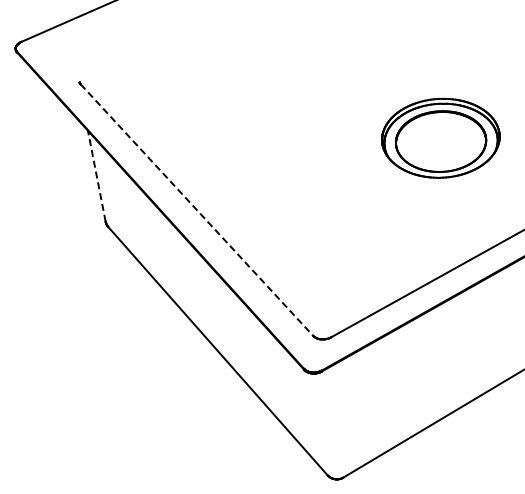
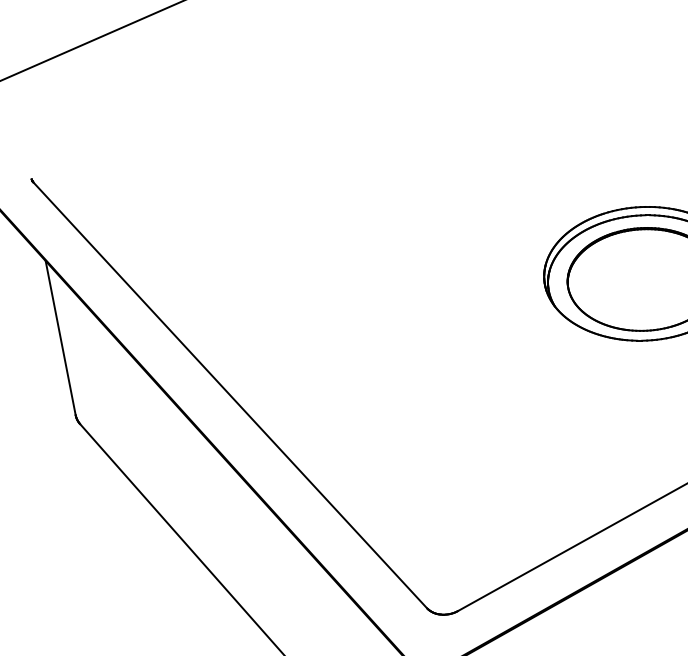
line: (96, 175) -> (60, 336), dashed -> solid
line: (197, 210) -> (231, 396), dashed -> solid

